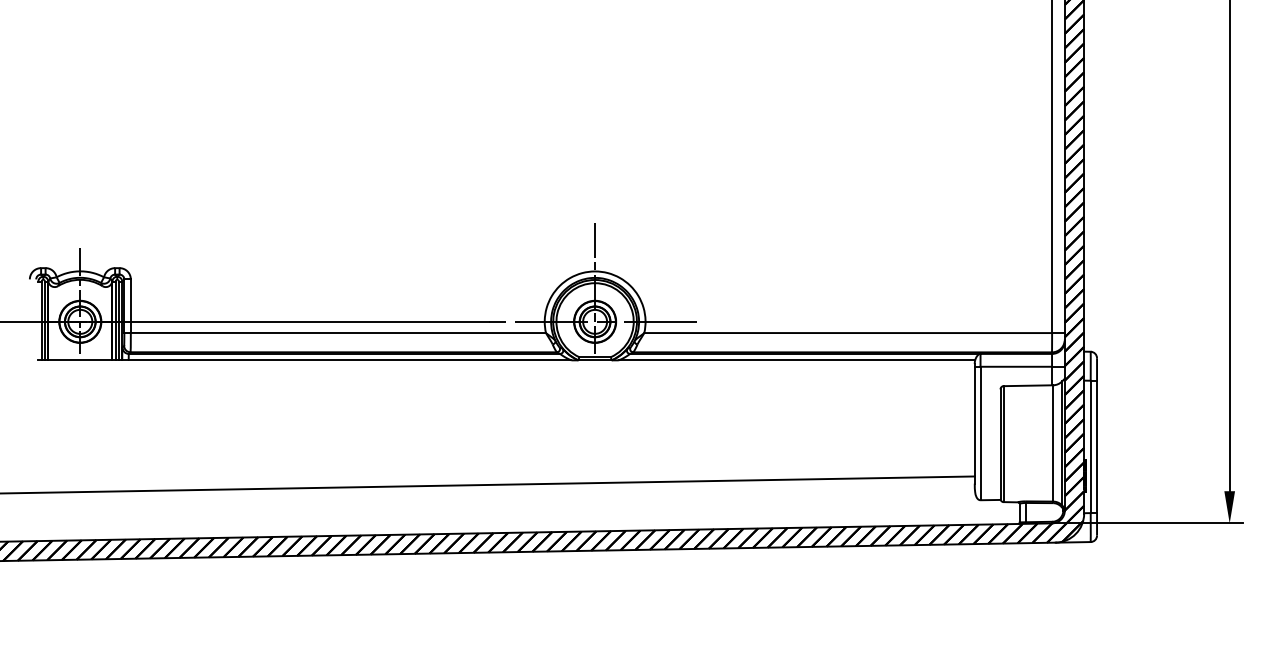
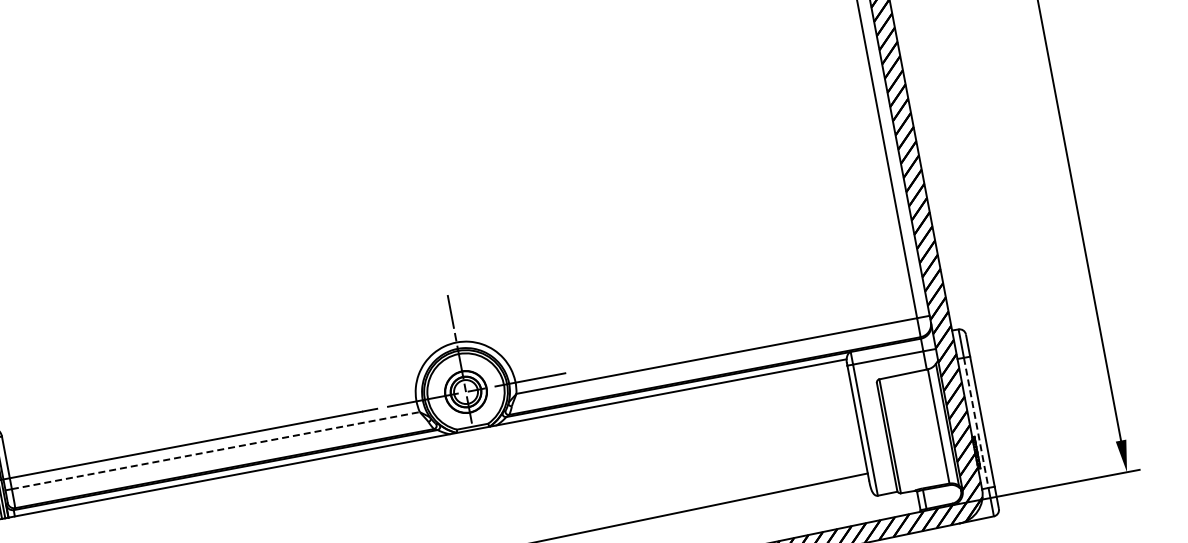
line: (338, 333) -> (216, 451), solid -> dashed
line: (1090, 447) -> (976, 423), solid -> dashed

